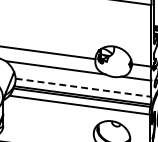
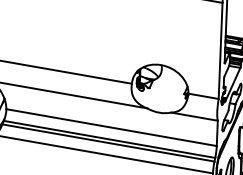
line: (84, 87) -> (113, 127), dashed -> solid

